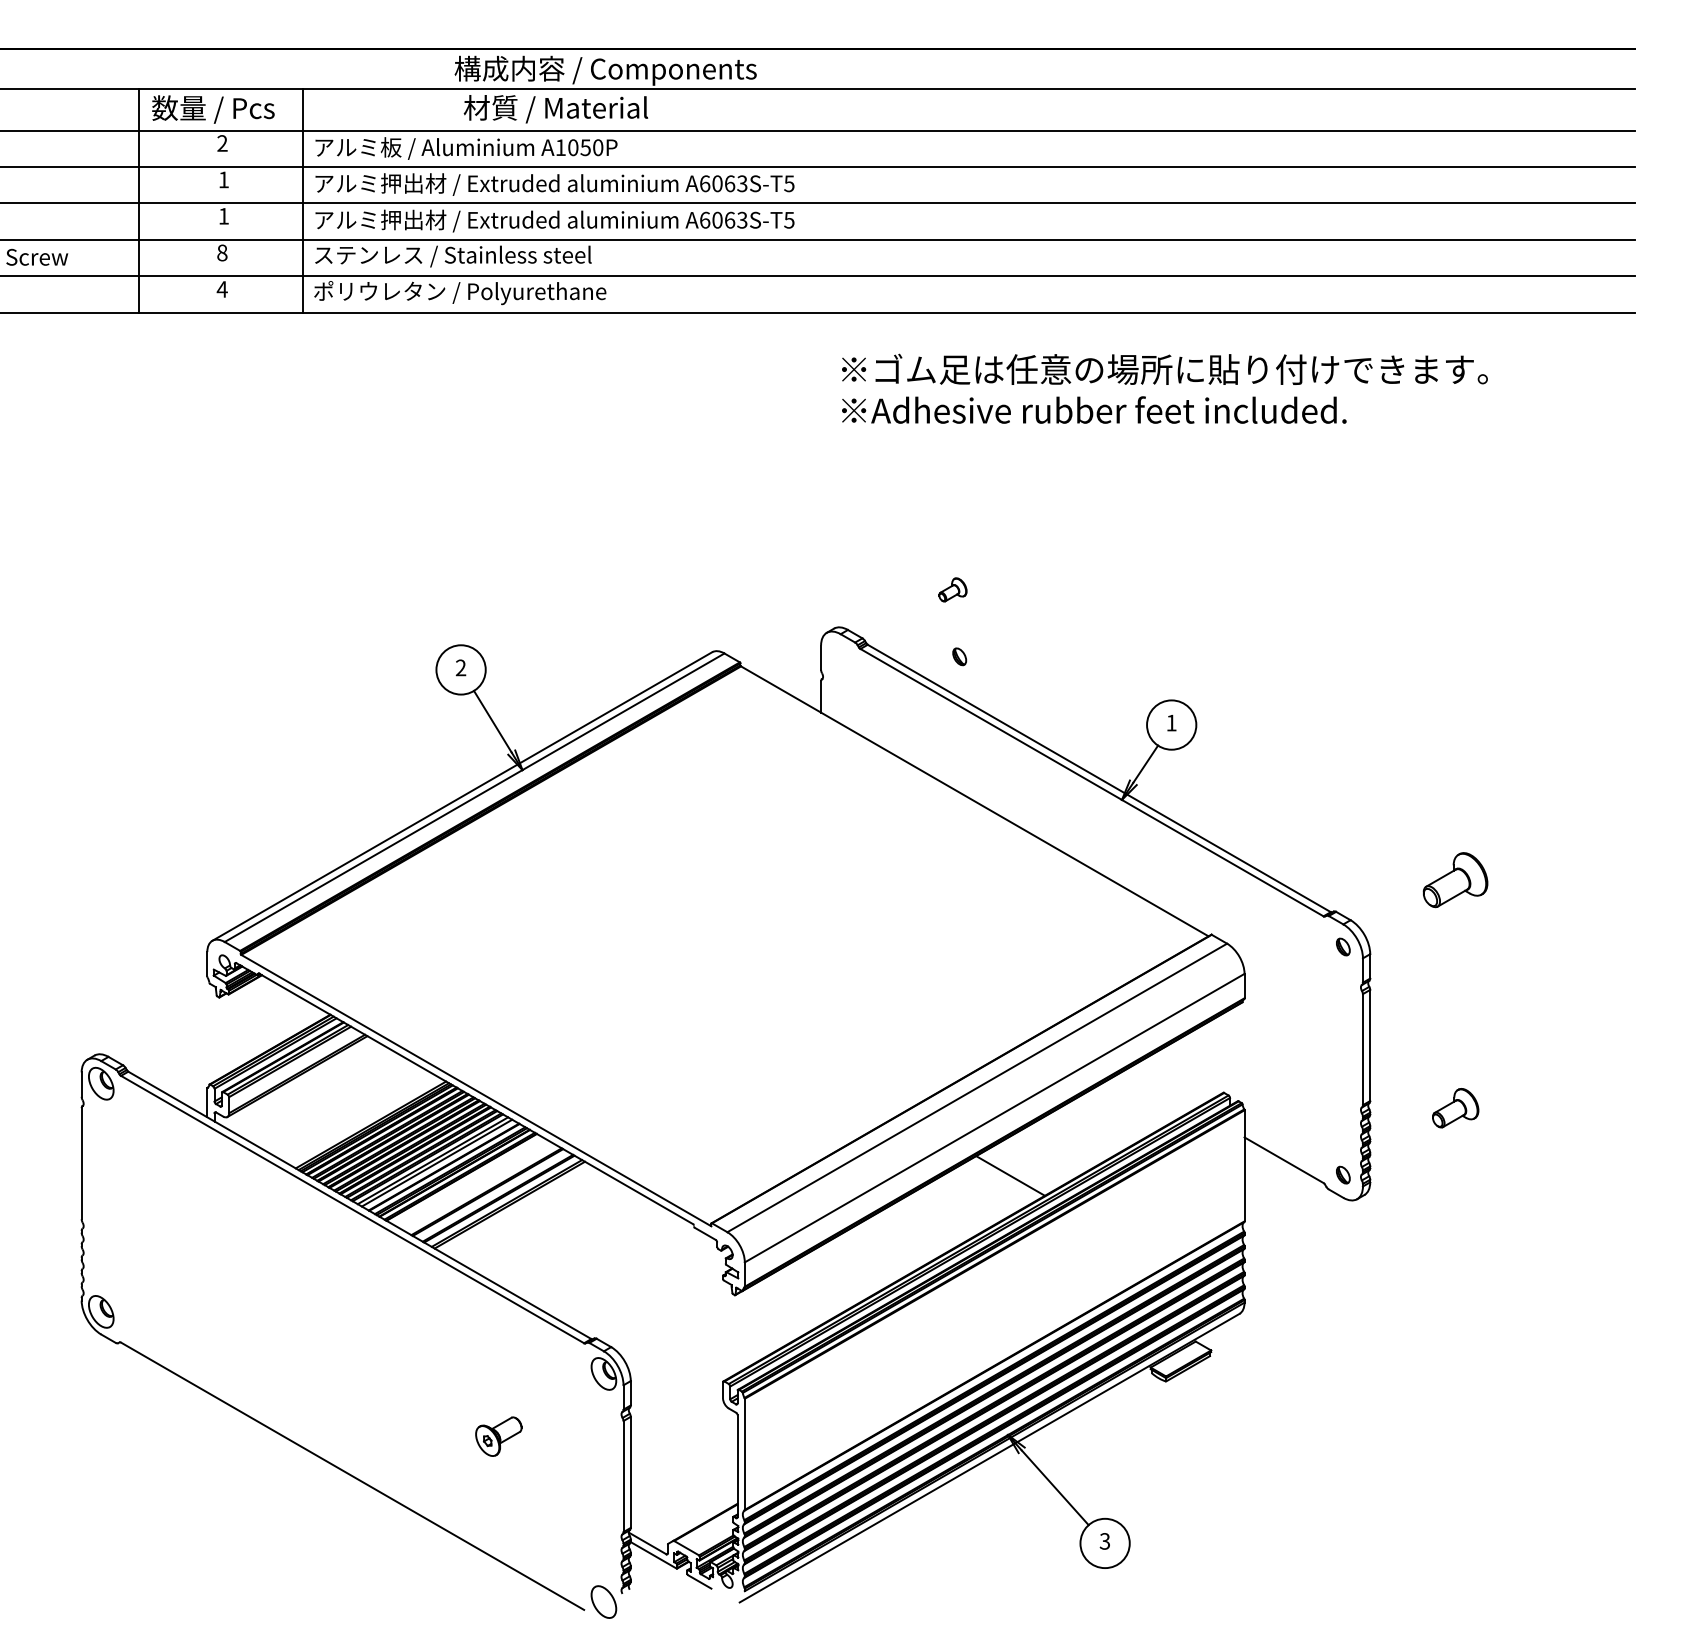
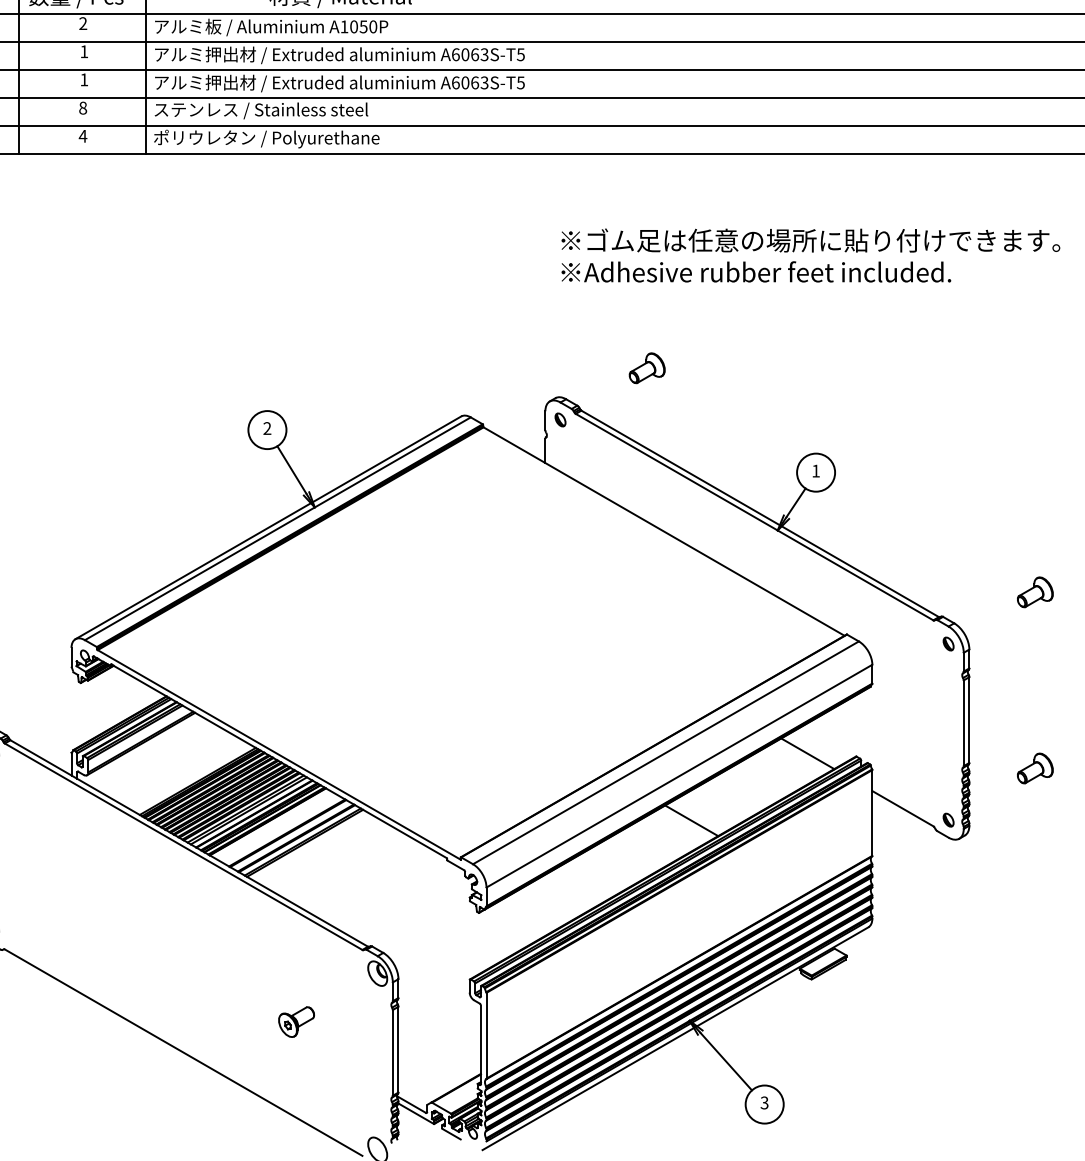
text: (1164, 388) -> (810, 255), moved
part: (952, 589) -> (646, 367), size x1.67
part: (959, 656) -> (560, 419), moved
part: (1455, 879) -> (1035, 591), size x0.71
line: (1160, 1088) -> (807, 753), added

